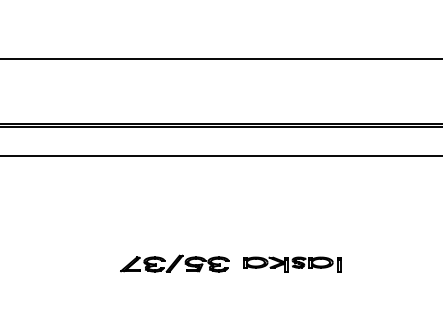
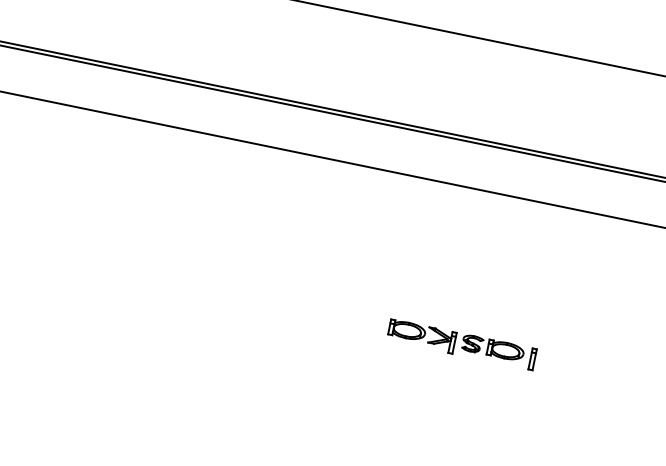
part: (174, 263) -> (263, 314), removed
part: (292, 264) -> (462, 344), moved

